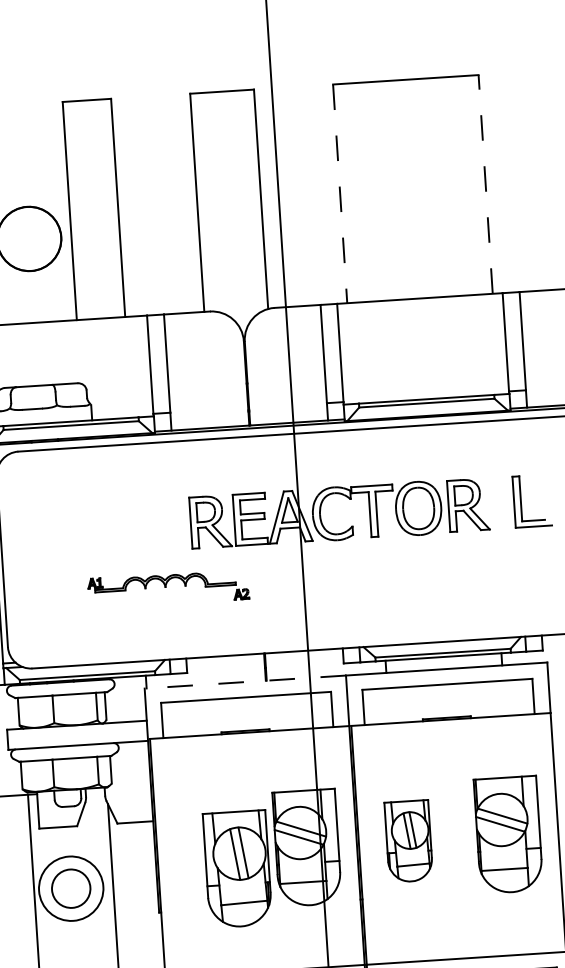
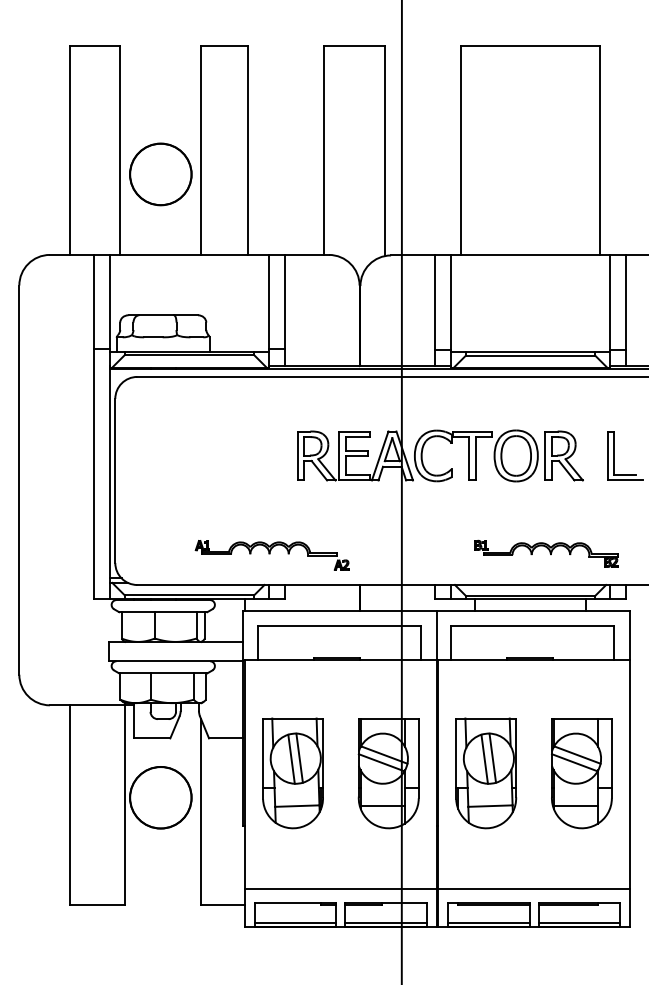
line: (485, 184) -> (600, 150), dashed -> solid
line: (339, 193) -> (460, 150), dashed -> solid
part: (167, 589) -> (271, 555), moved
part: (456, 608) -> (546, 553), added
line: (244, 682) -> (339, 611), dashed -> solid
part: (409, 841) -> (486, 773), size x1.43
part: (237, 869) -> (292, 773), moved
circle: (70, 888) -> (160, 797), size x1.67

